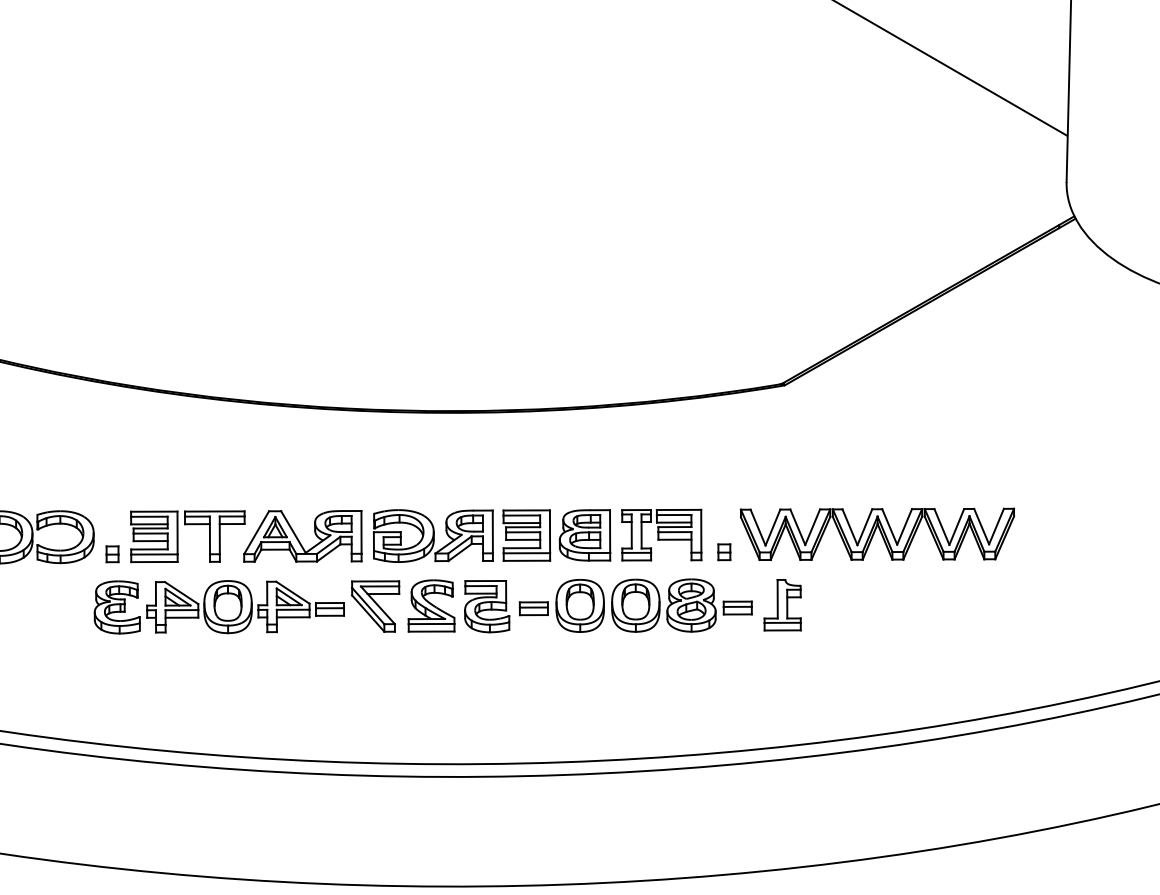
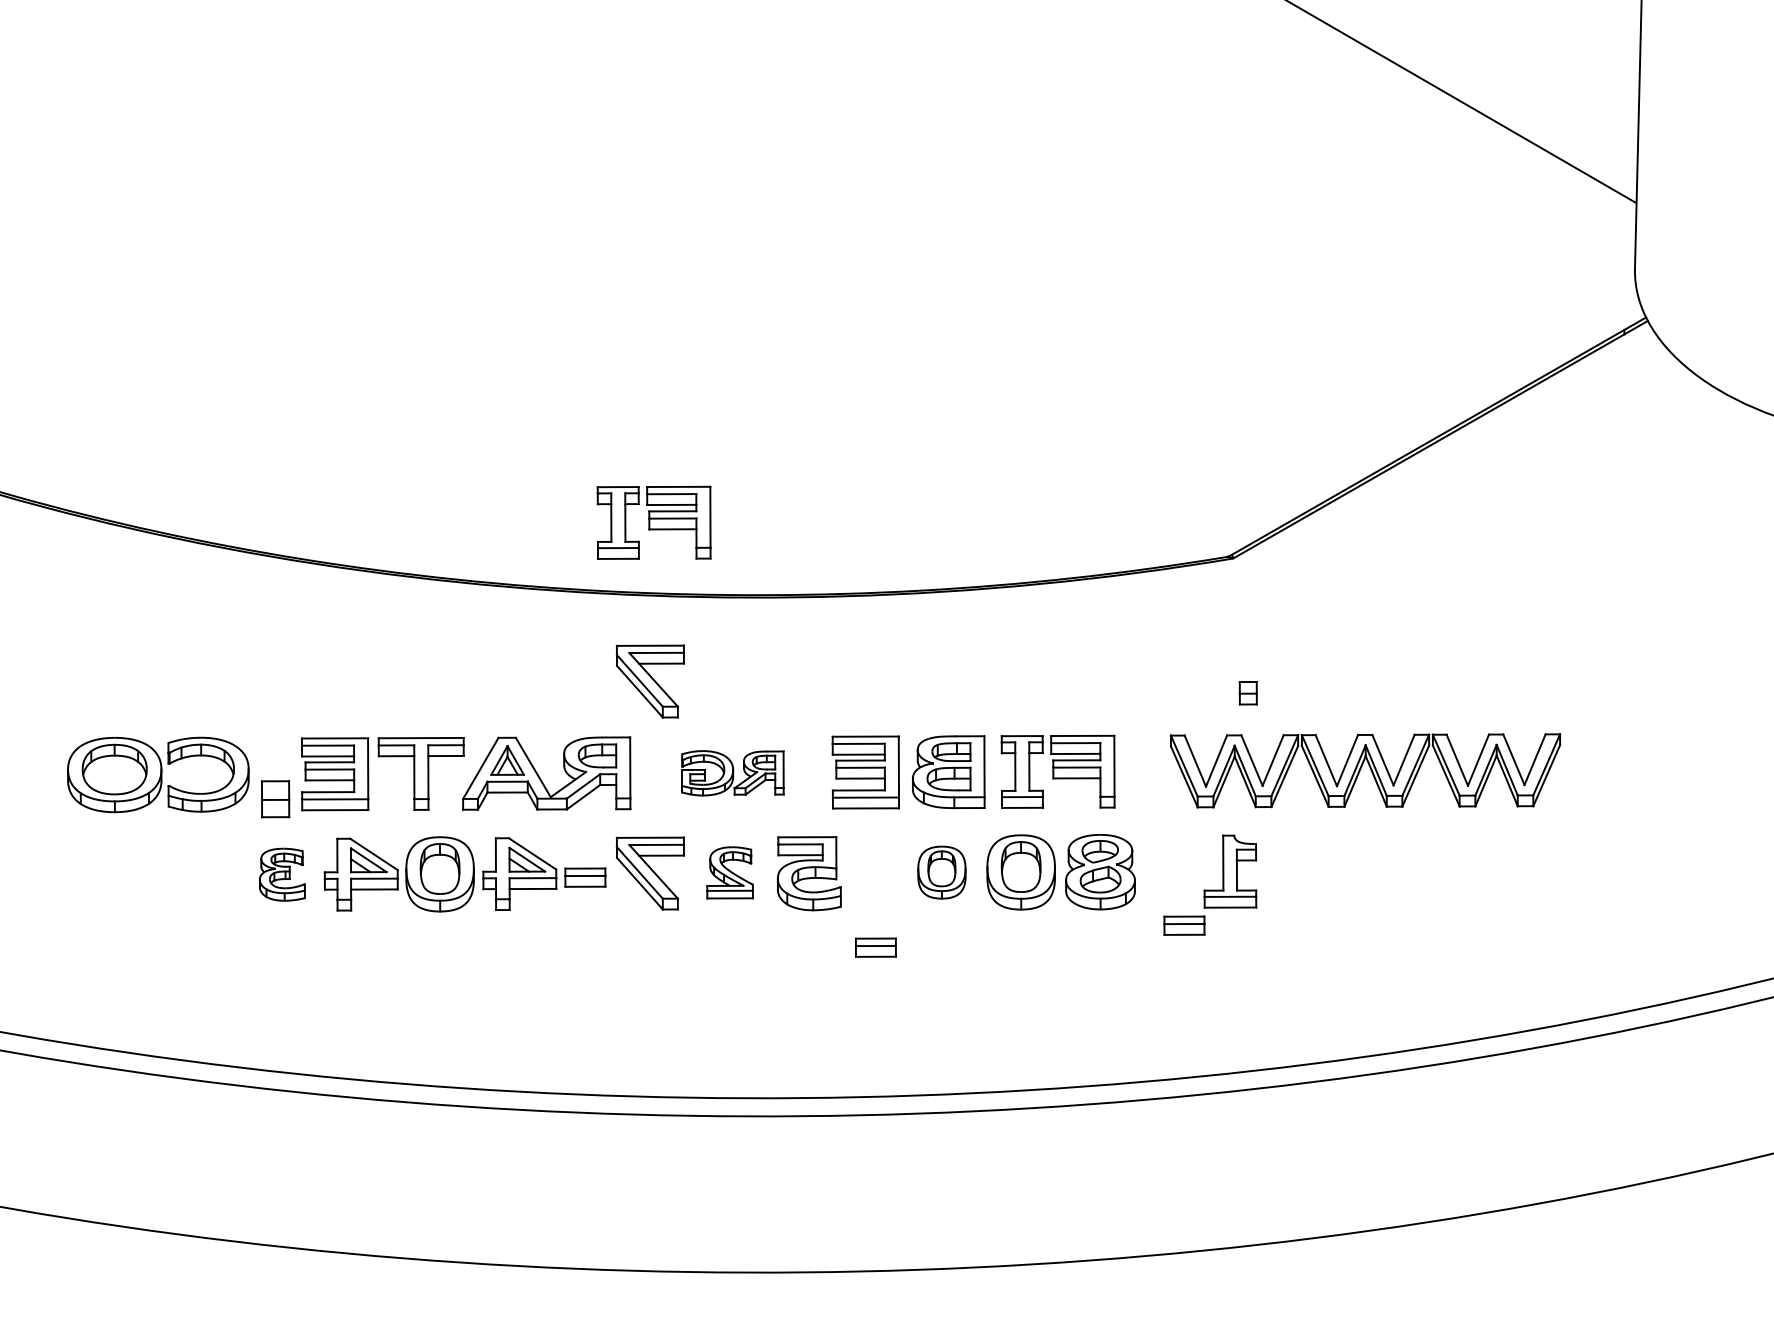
part: (377, 360) -> (653, 522), added
part: (375, 471) -> (649, 681), added
part: (433, 536) -> (732, 773), size x0.6
part: (723, 552) -> (1247, 693), moved
part: (112, 553) -> (275, 798), size x1.6
part: (431, 605) -> (729, 872), size x0.7
part: (579, 605) -> (941, 872), size x0.7
part: (117, 607) -> (282, 874), size x0.7
part: (737, 607) -> (1184, 925), moved
part: (533, 608) -> (875, 947), moved

